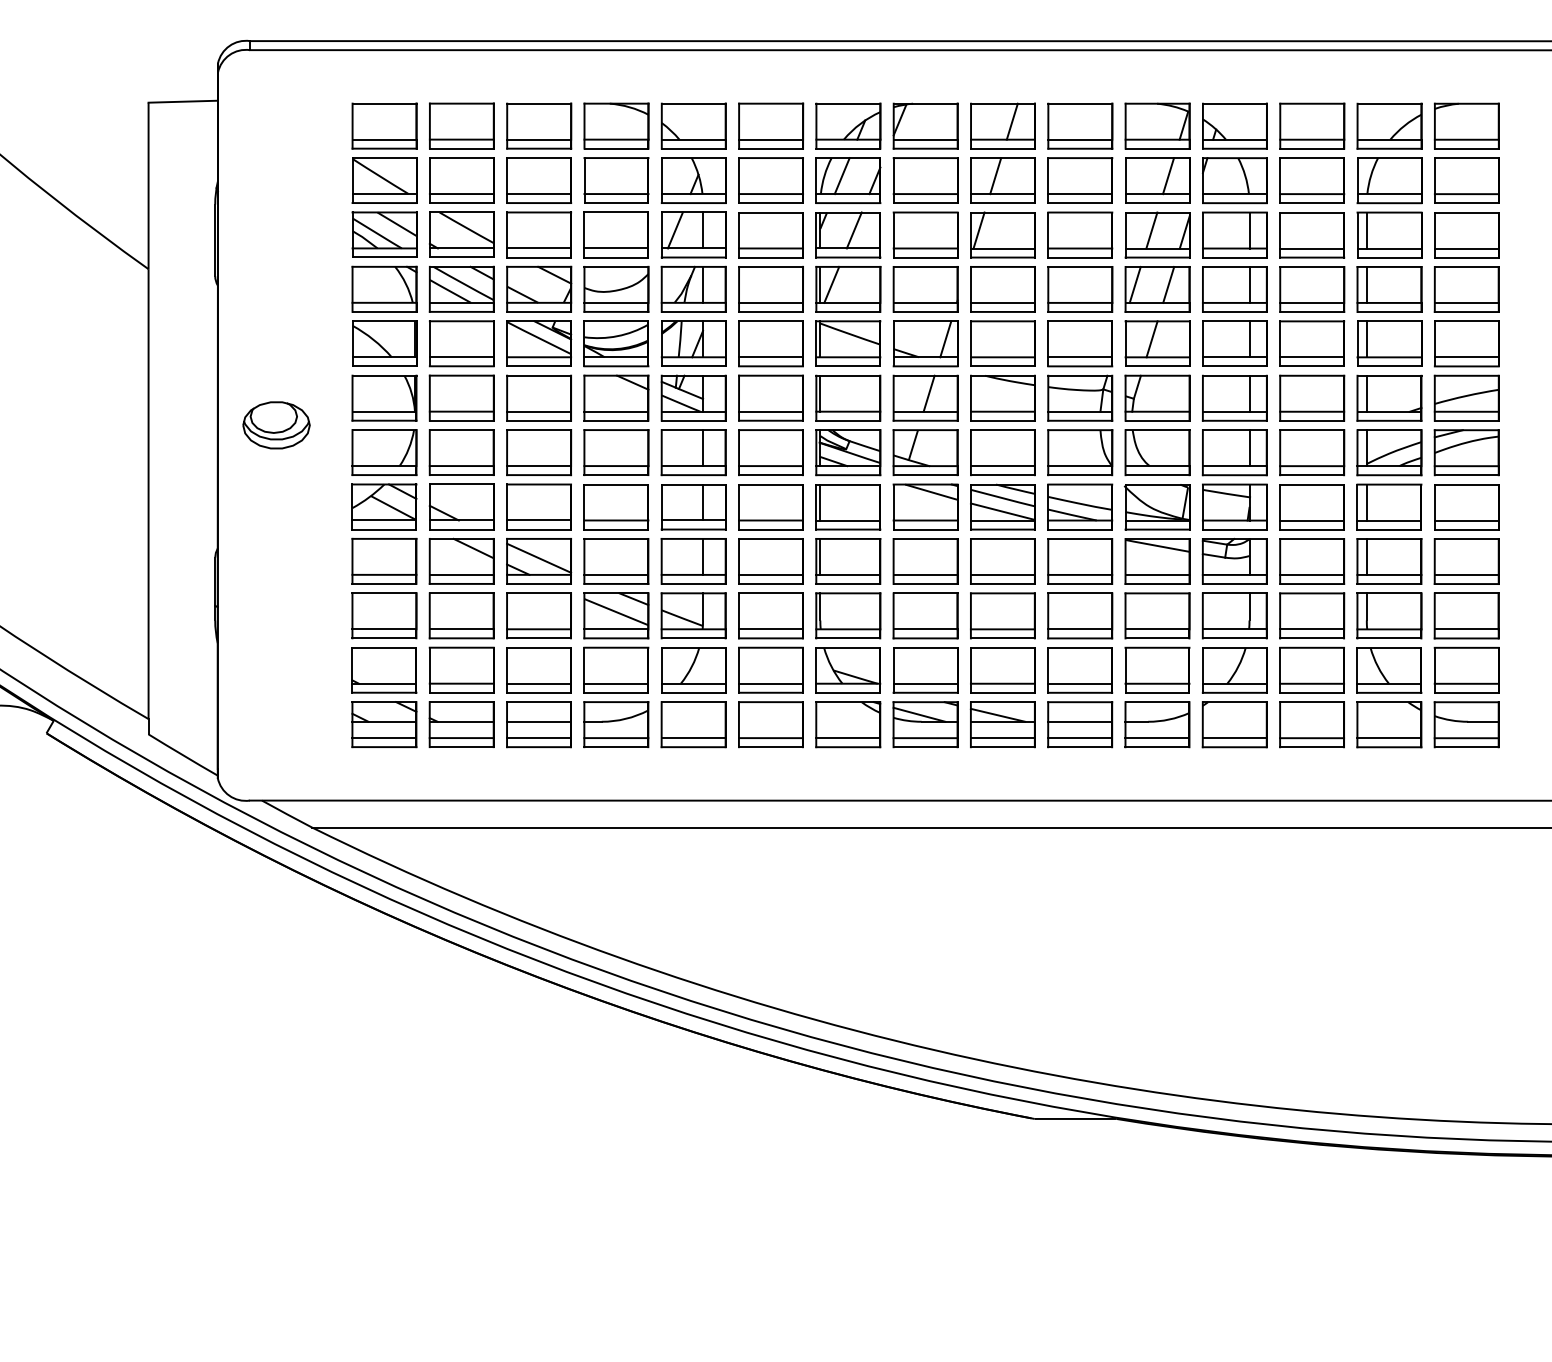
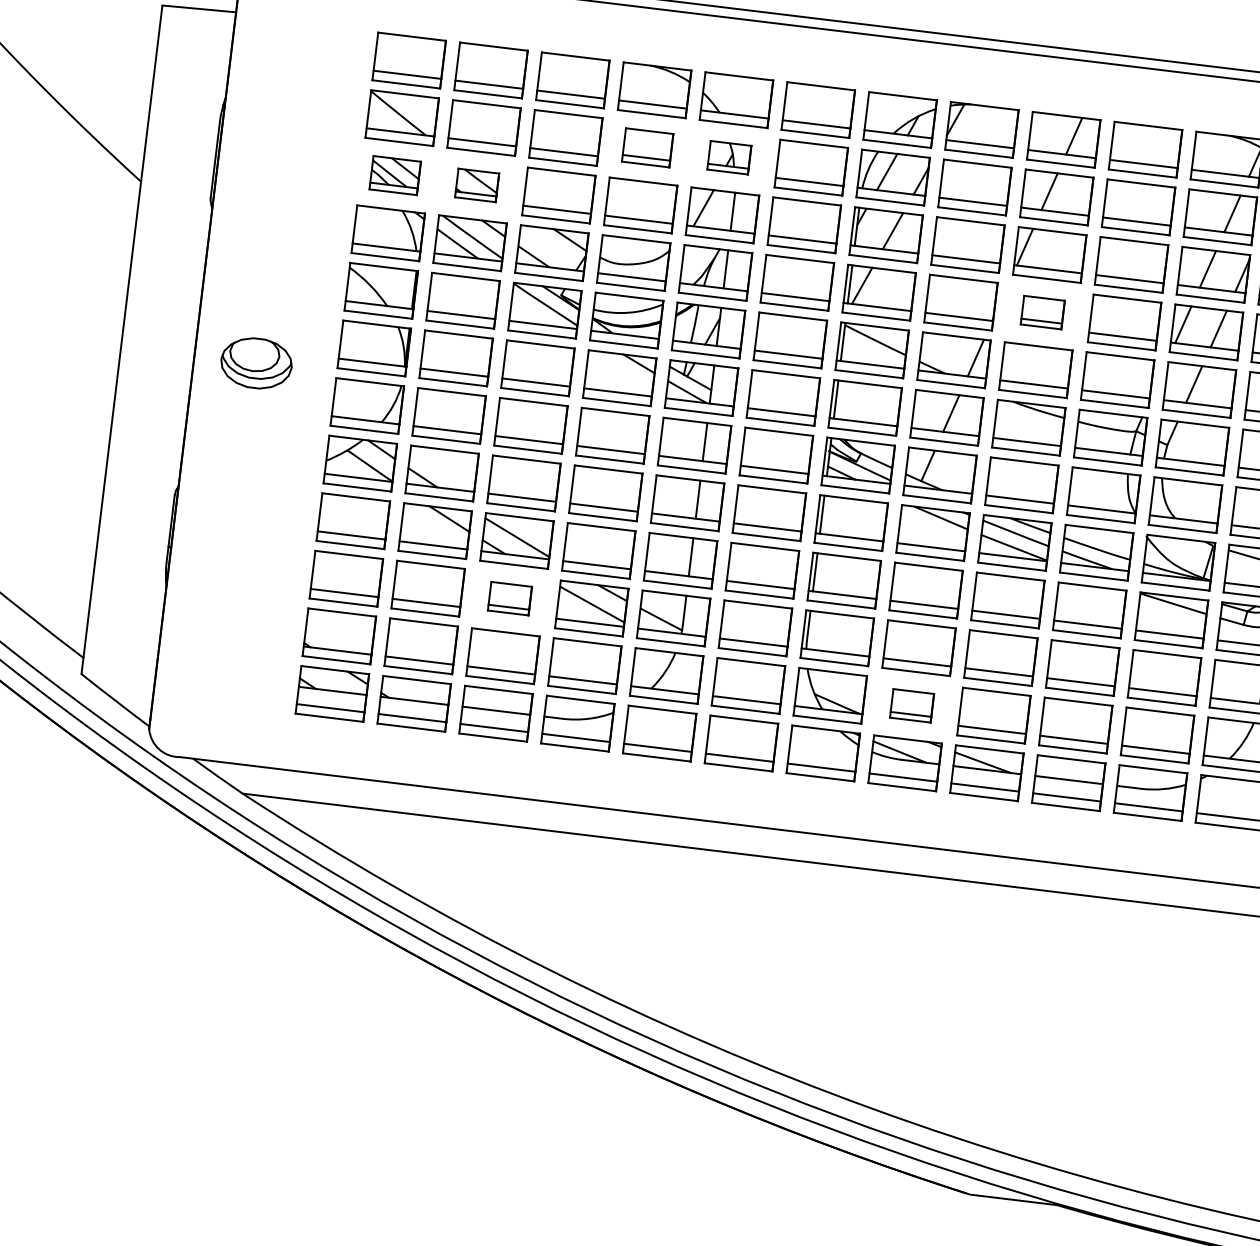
part: (616, 180) -> (647, 147), size x0.7
part: (693, 180) -> (729, 157), size x0.6
part: (384, 234) -> (395, 175), size x0.7
part: (461, 234) -> (476, 185), size x0.6
part: (1002, 289) -> (1042, 312), size x0.6
part: (538, 615) -> (509, 598), size x0.6
part: (925, 670) -> (911, 705), size x0.6

